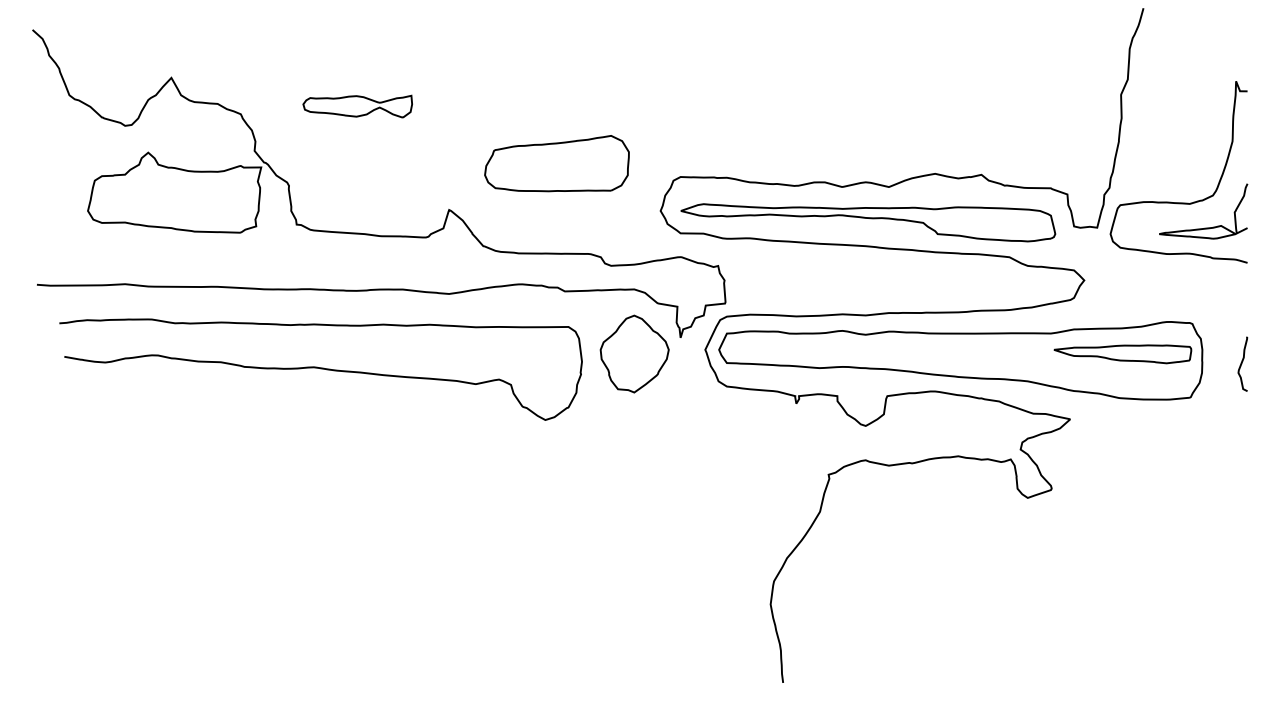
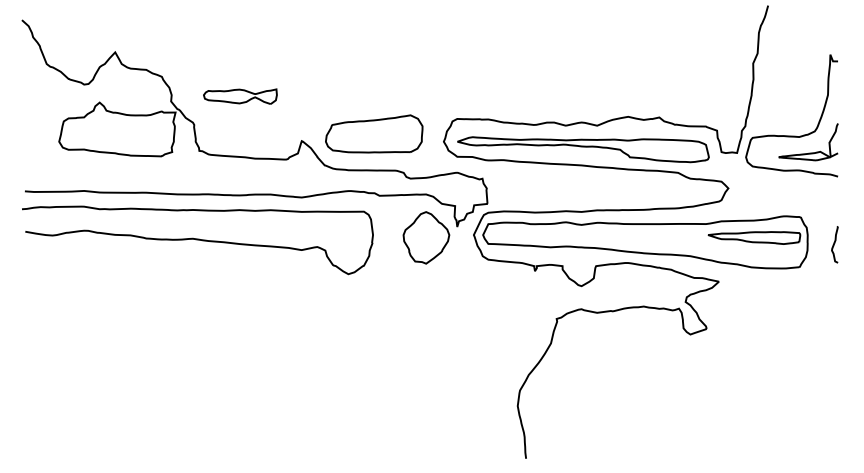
part: (357, 106) -> (240, 96), moved
part: (557, 162) -> (374, 133), moved
curve: (320, 369) -> (197, 240), moved

